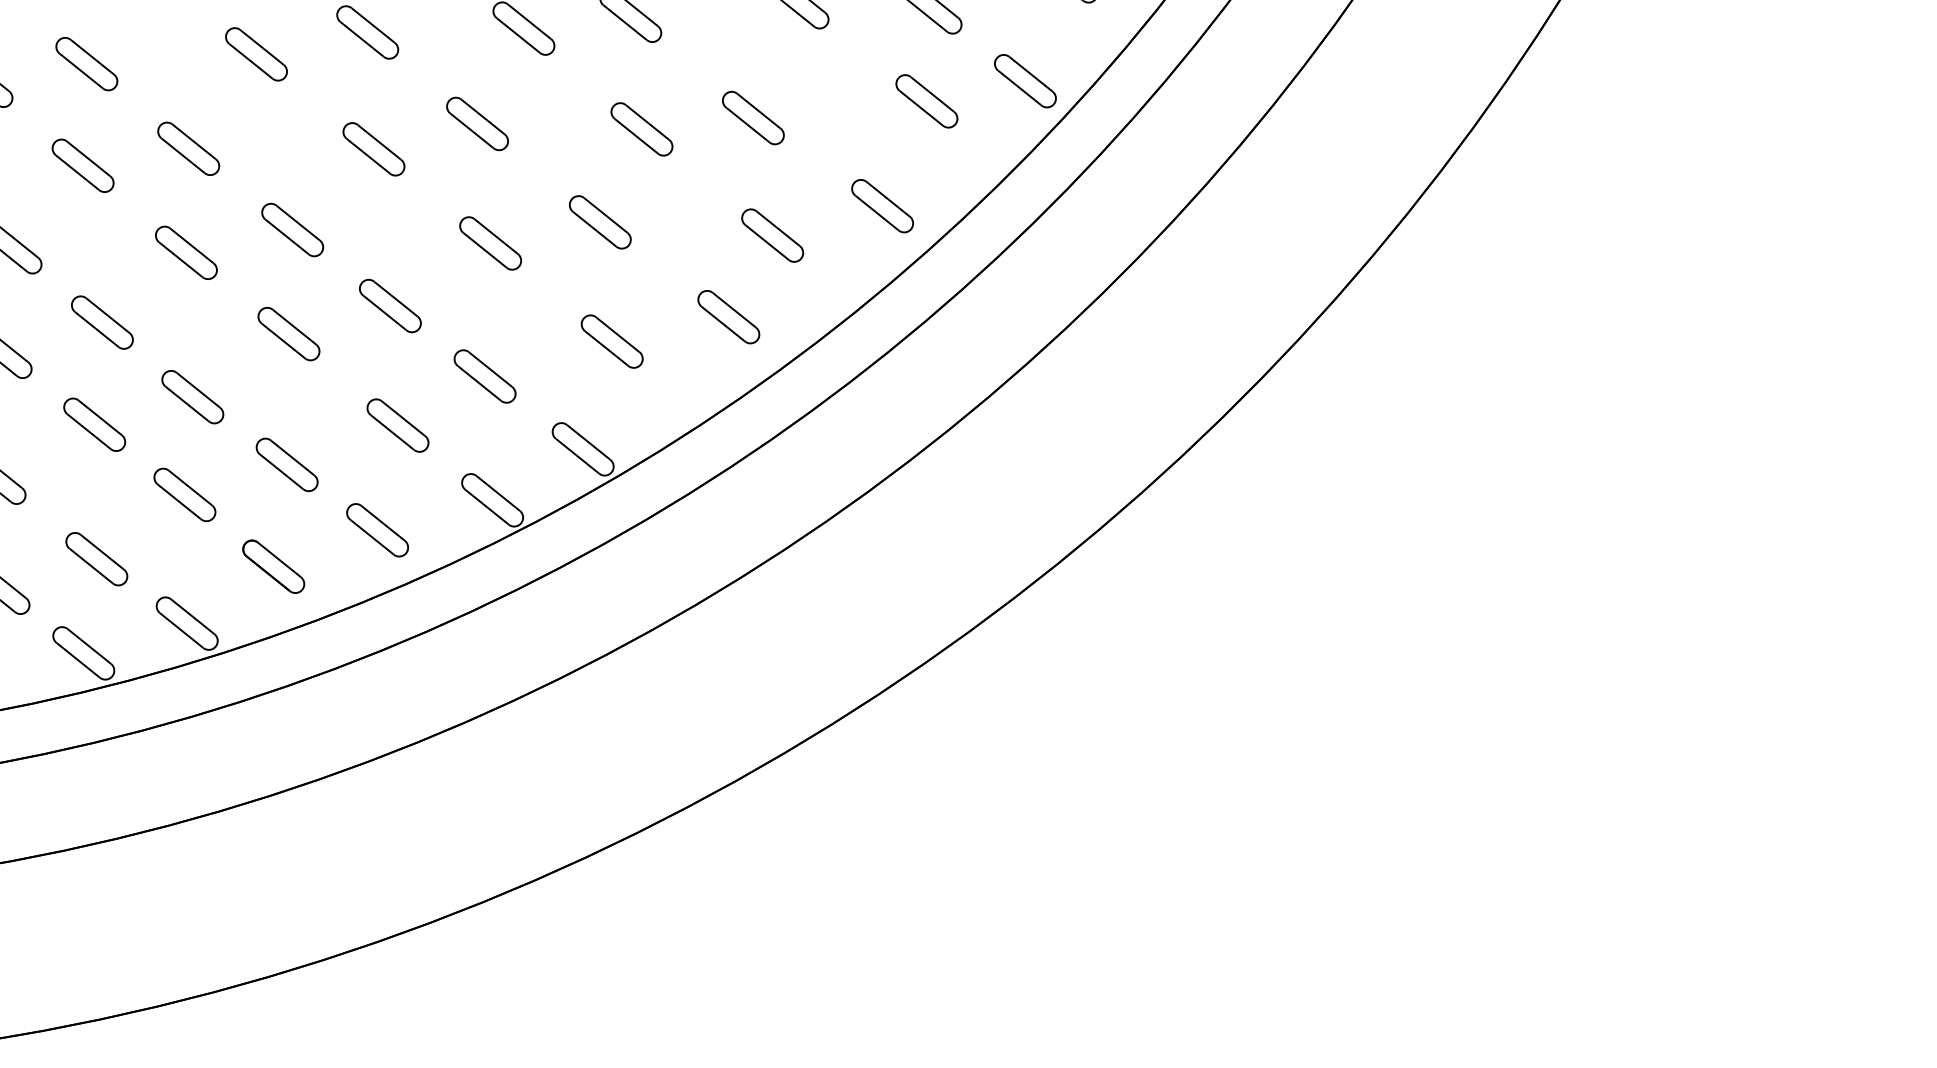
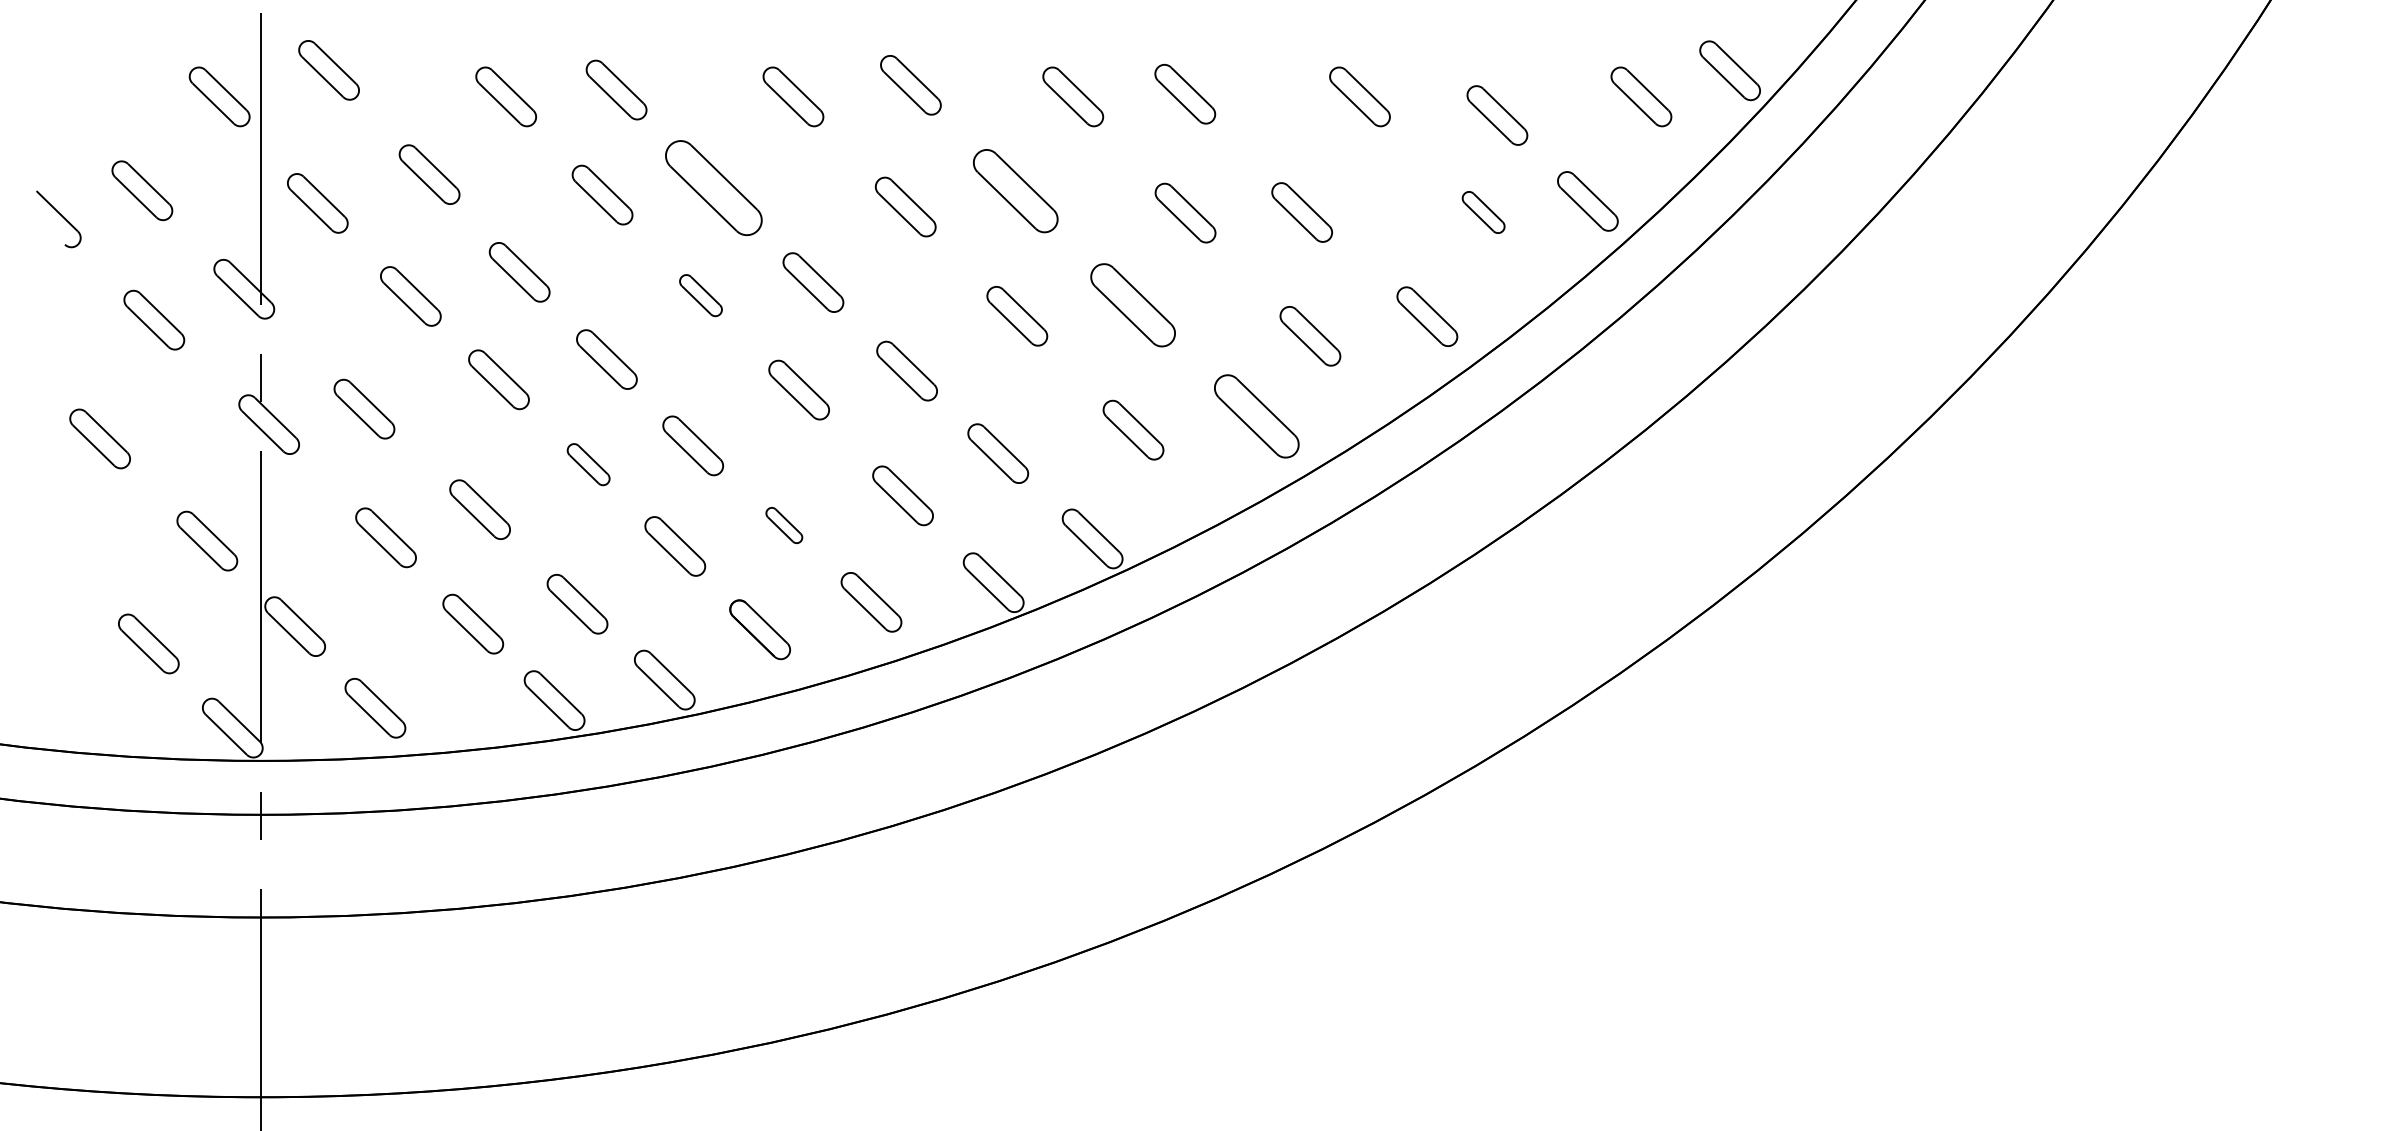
part: (926, 101) -> (1483, 212), size x0.7
part: (477, 123) -> (1015, 190), size x1.4
part: (188, 148) -> (713, 187), size x1.6
part: (599, 222) -> (1132, 305), size x1.4
part: (185, 252) -> (700, 295), size x0.7
part: (728, 317) -> (1256, 416), size x1.4
part: (94, 424) -> (588, 464), size x0.7
part: (287, 464) -> (784, 525), size x0.6

